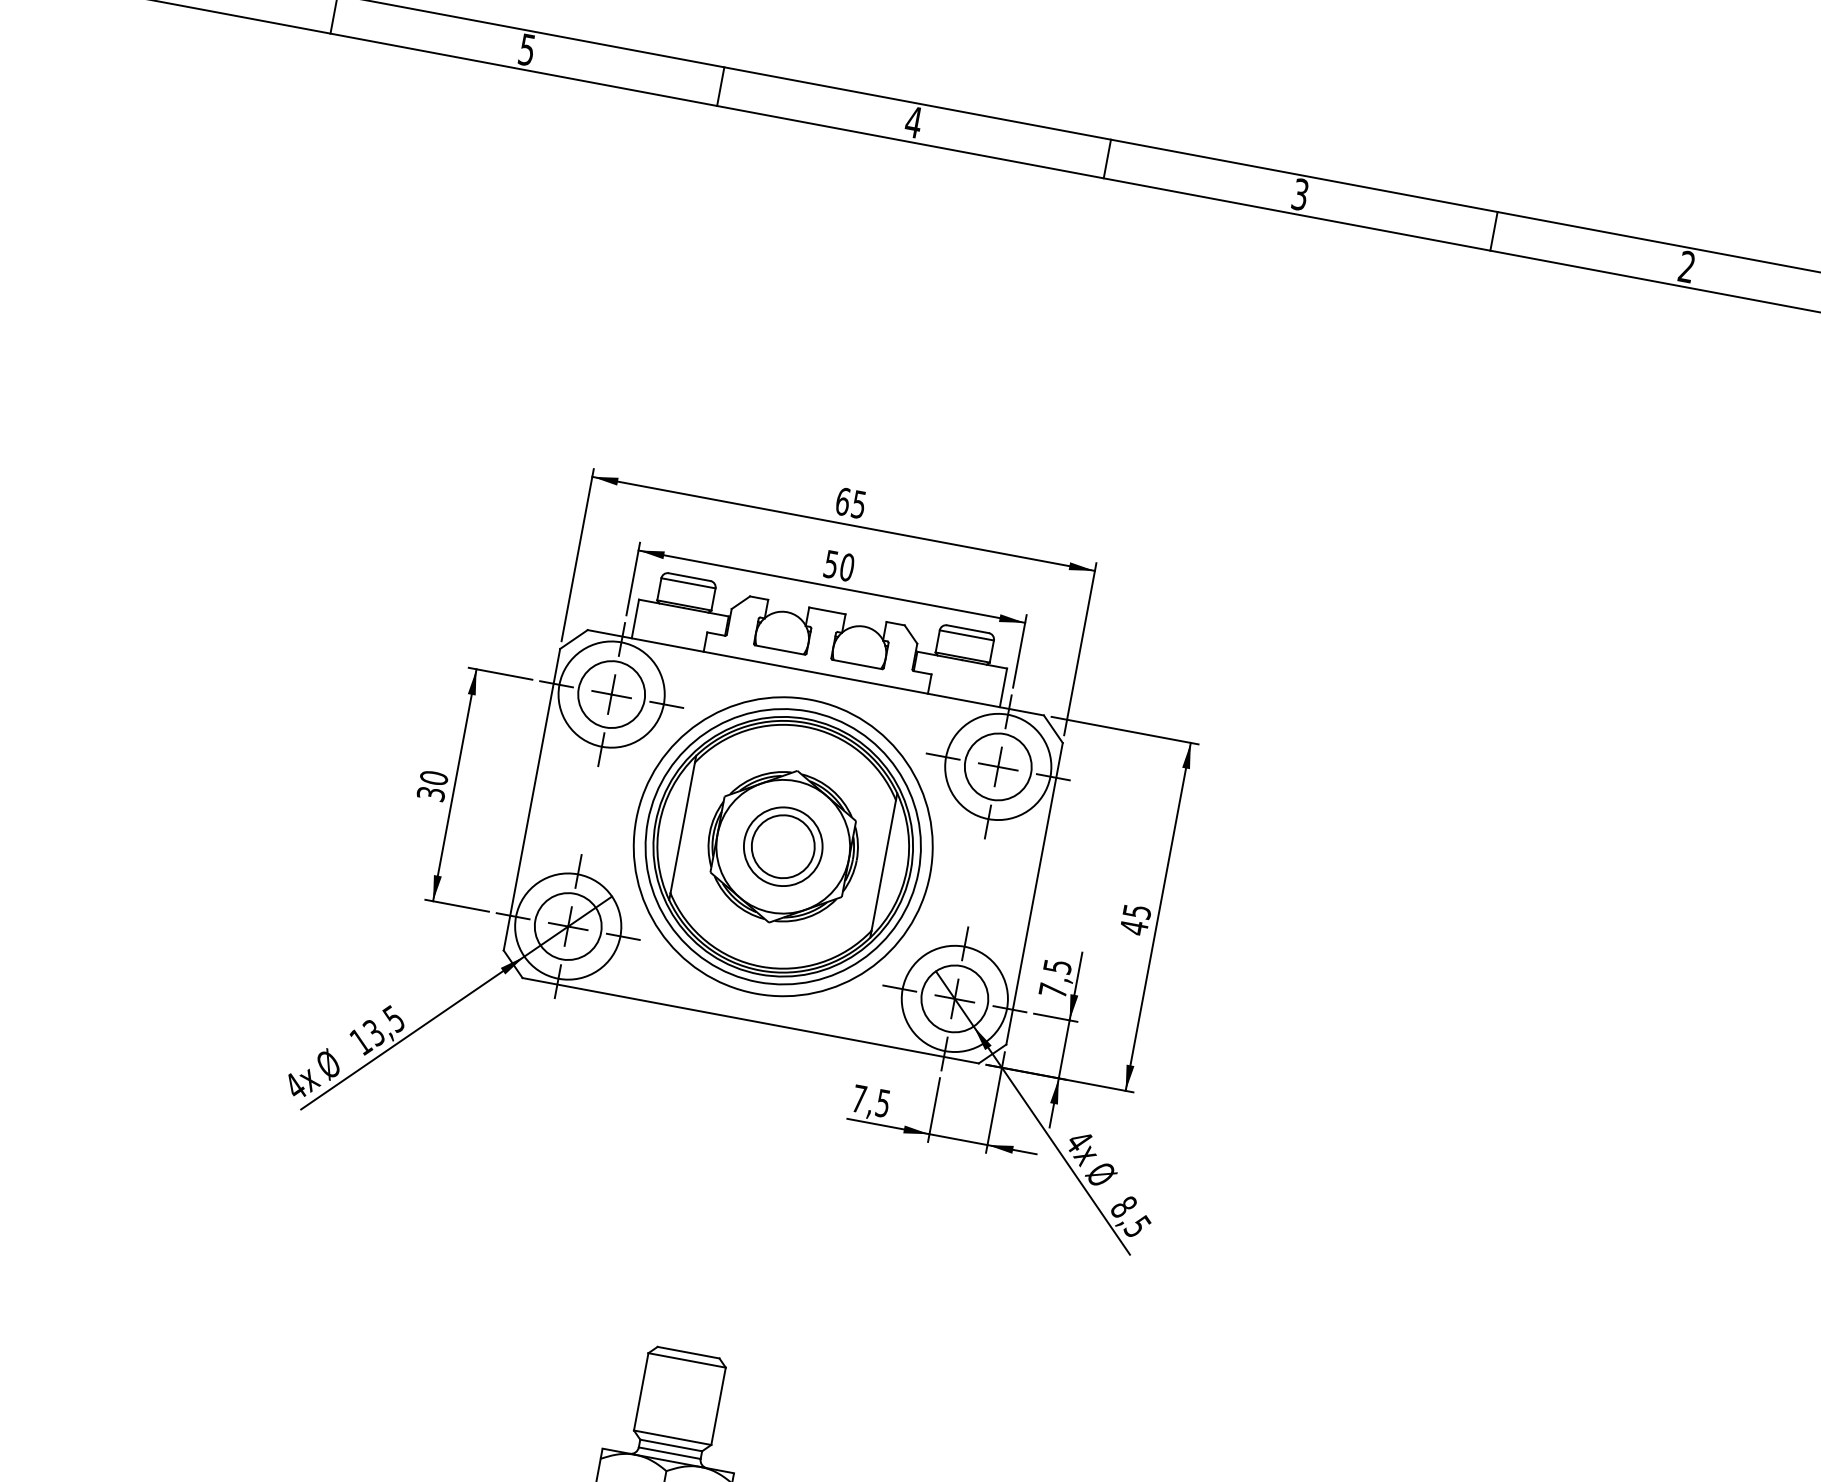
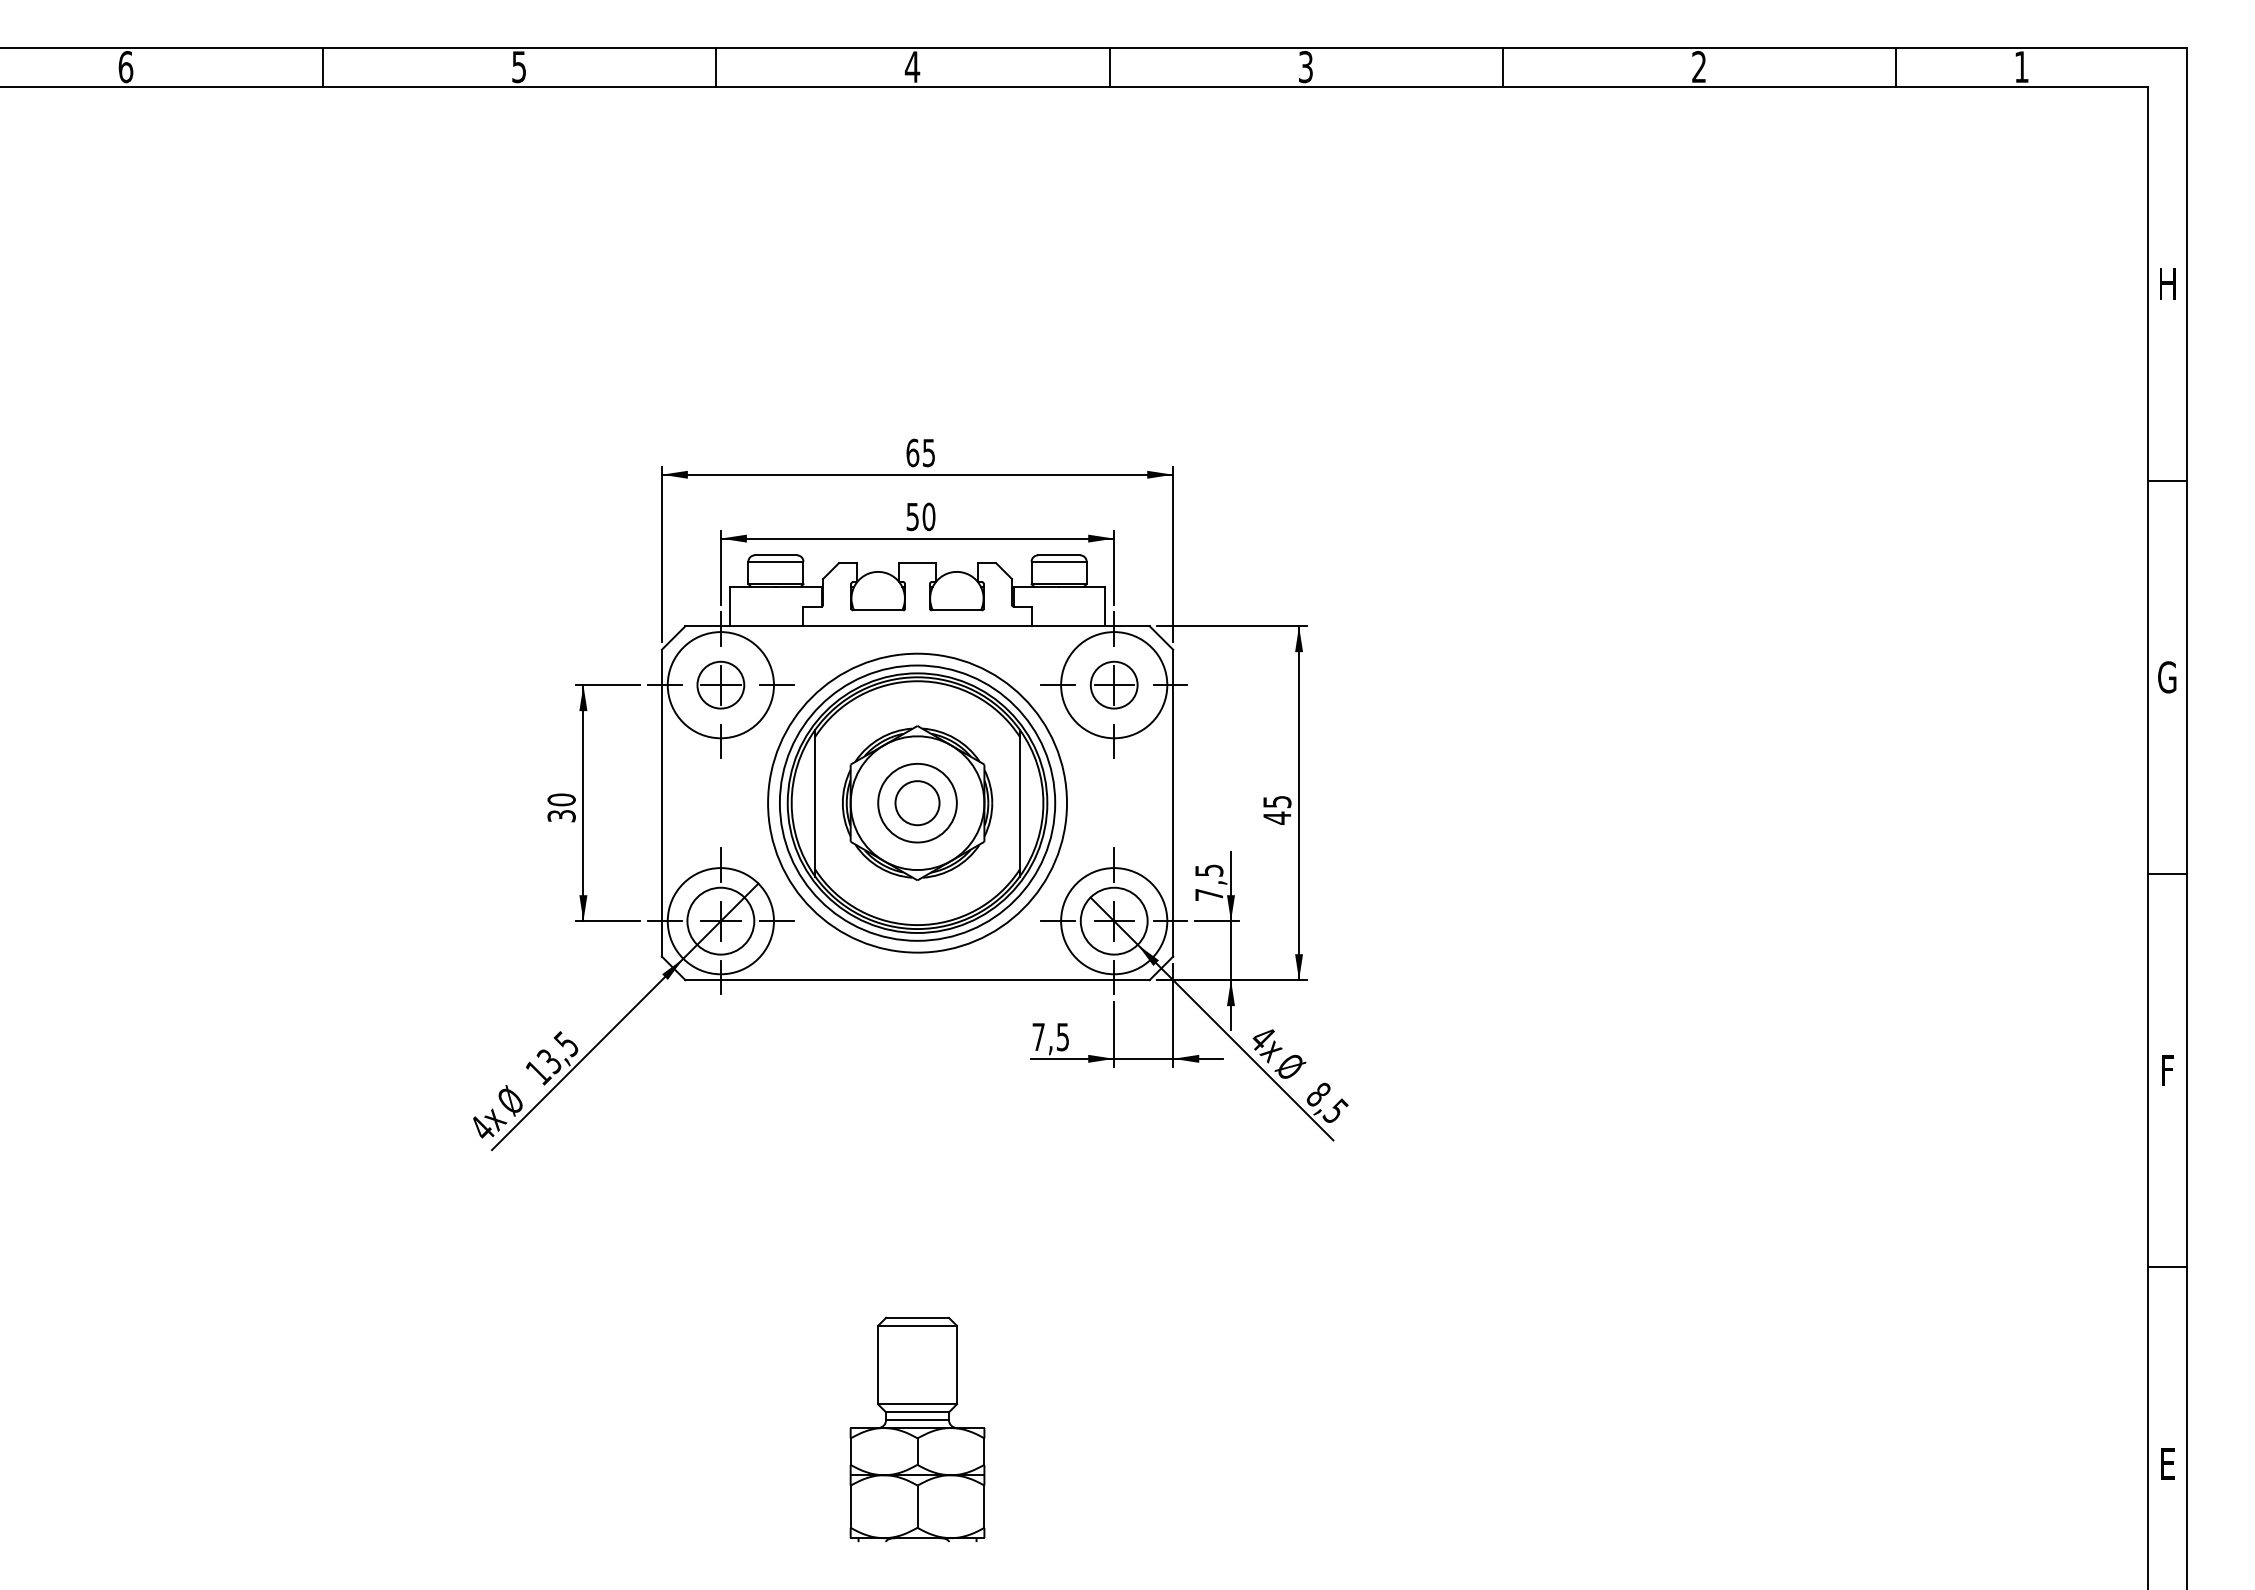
circle: (611, 693) -> (720, 684), size x0.7
circle: (997, 766) -> (1113, 684), size x0.7
circle: (783, 846) -> (917, 802), size x0.7

